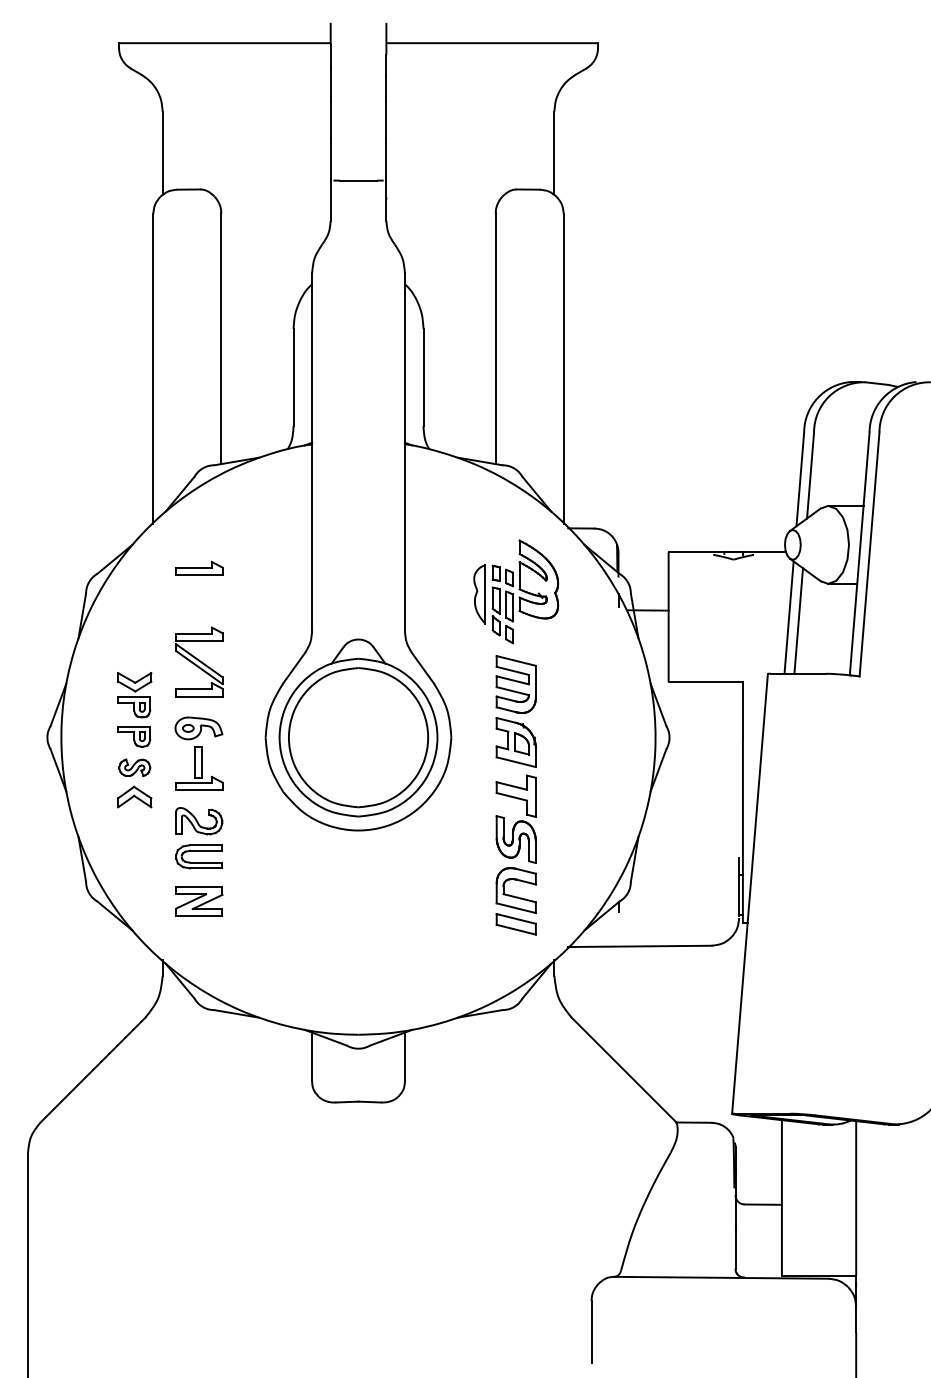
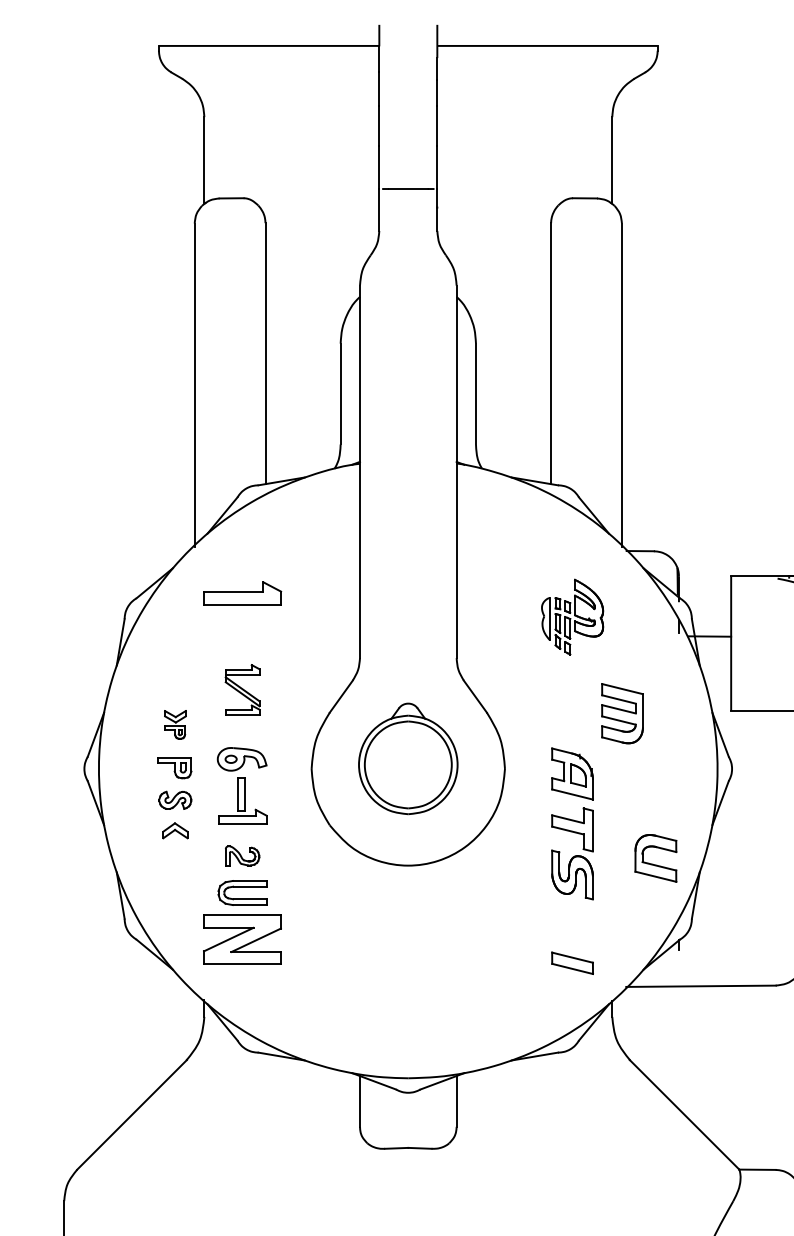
part: (199, 567) -> (242, 591), size x1.6
part: (516, 591) -> (572, 616), size x0.7
part: (199, 661) -> (242, 689), size x0.7
part: (515, 684) -> (621, 713), moved
part: (134, 695) -> (175, 725), size x0.6
part: (358, 727) -> (408, 758), size x0.6
part: (134, 796) -> (175, 830), size x0.7
part: (199, 821) -> (242, 856), size x0.7
part: (515, 890) -> (655, 858), moved
part: (199, 901) -> (242, 939), size x1.6

